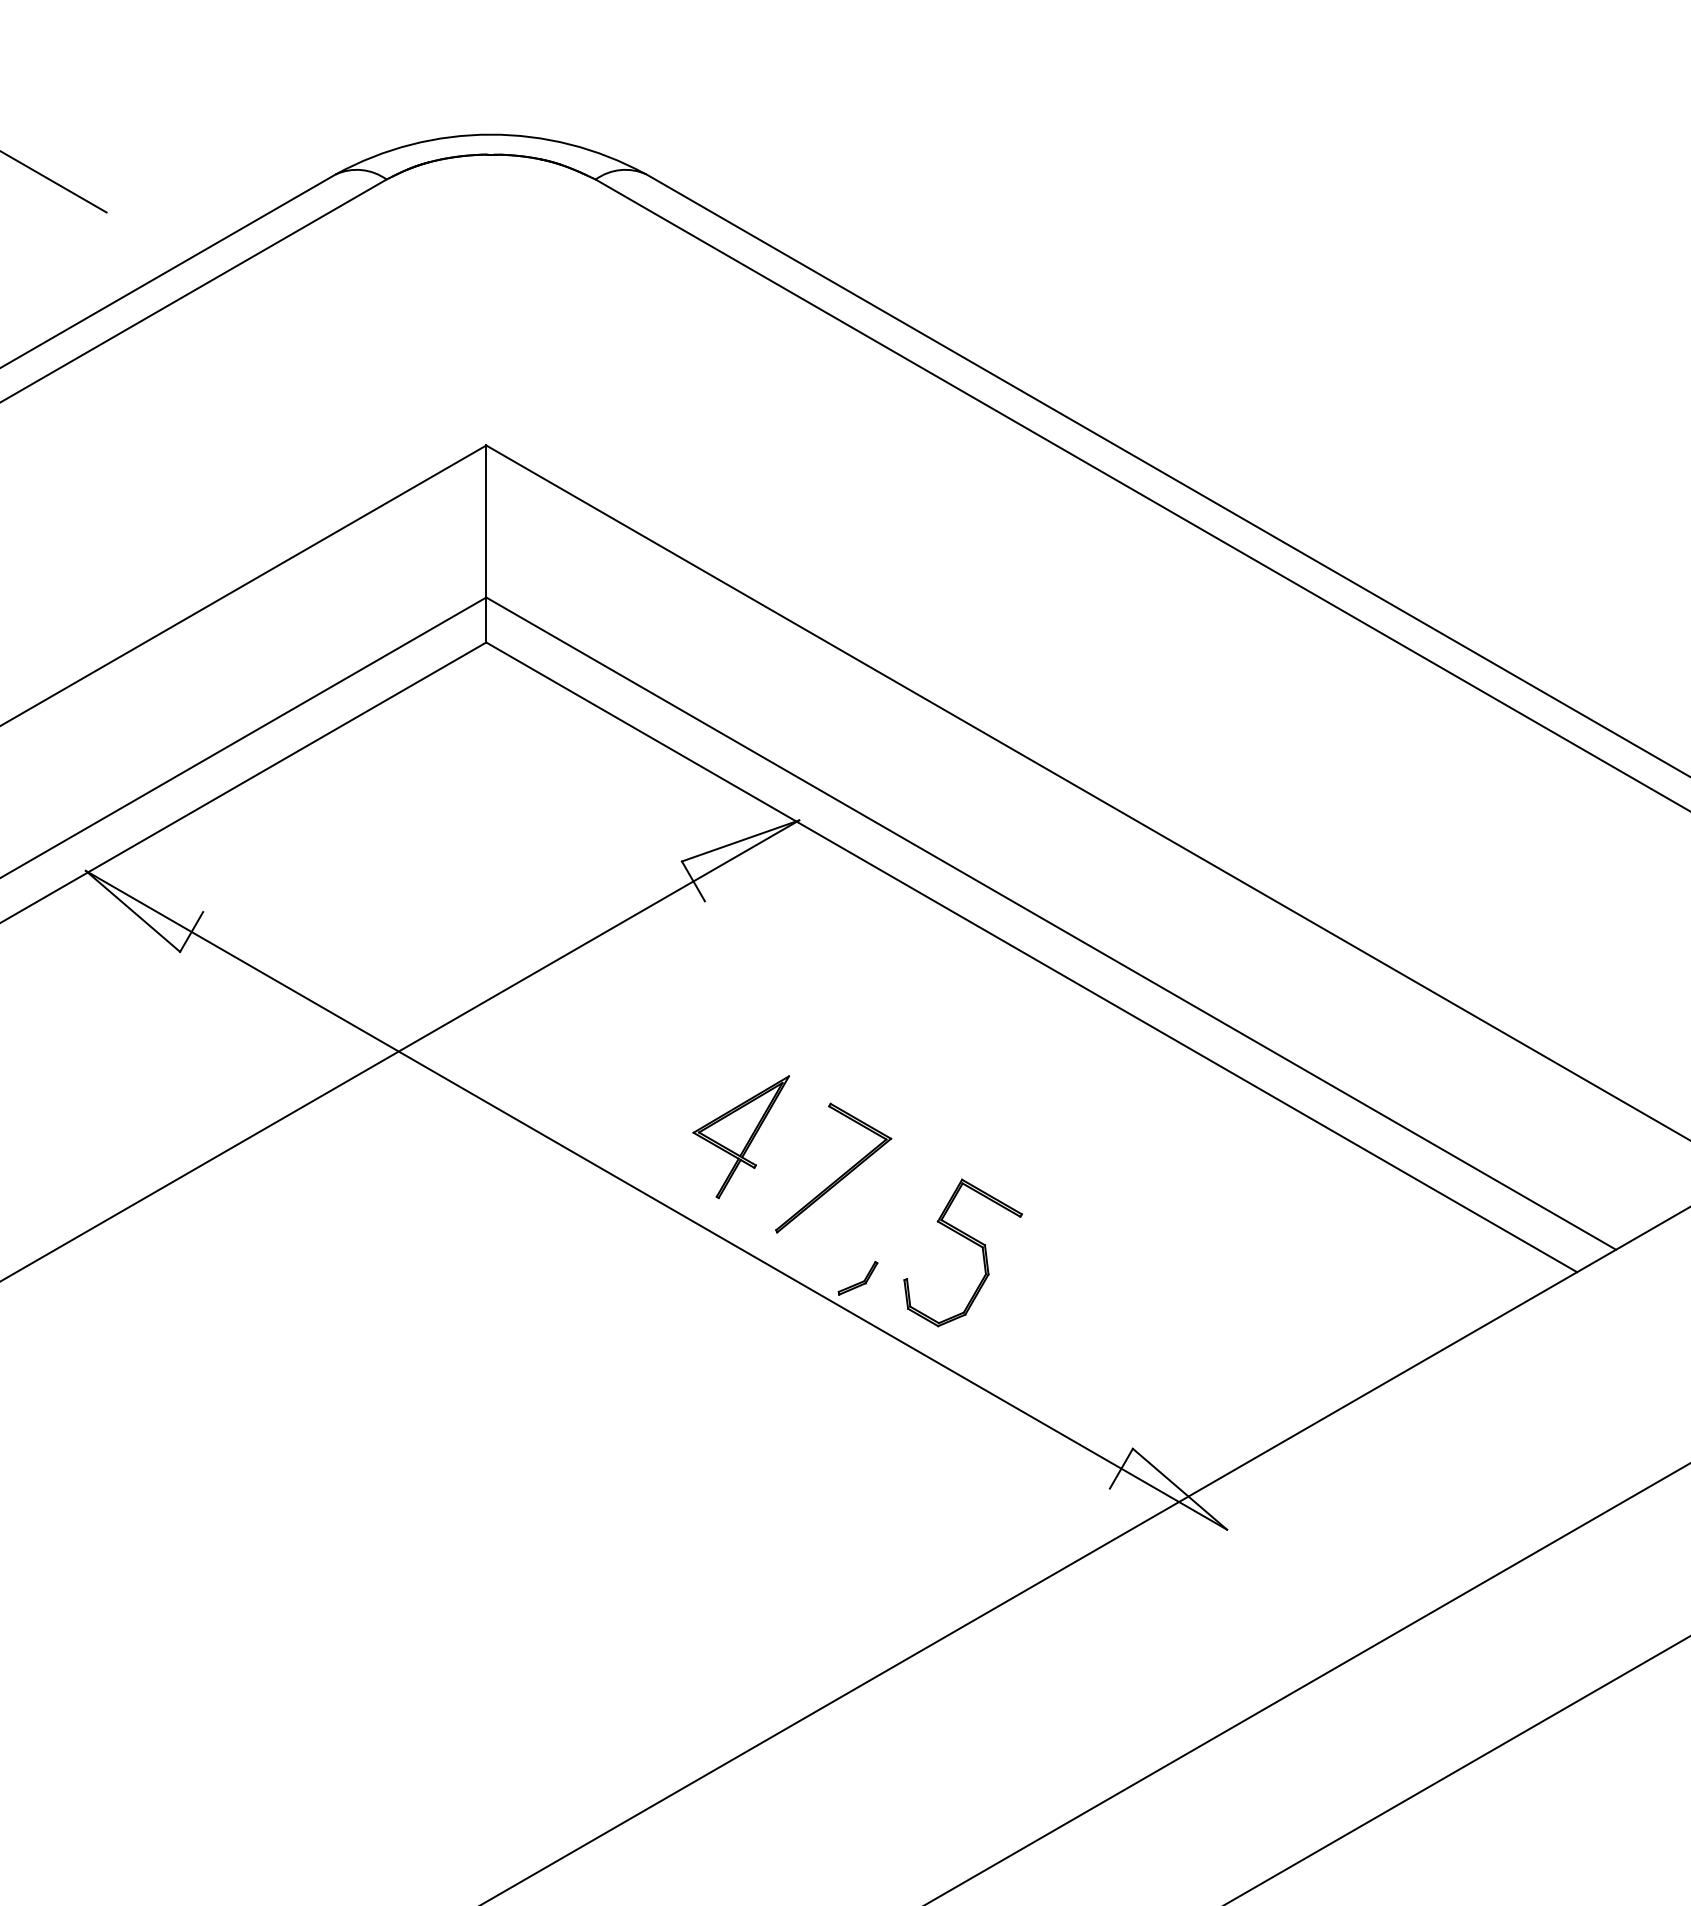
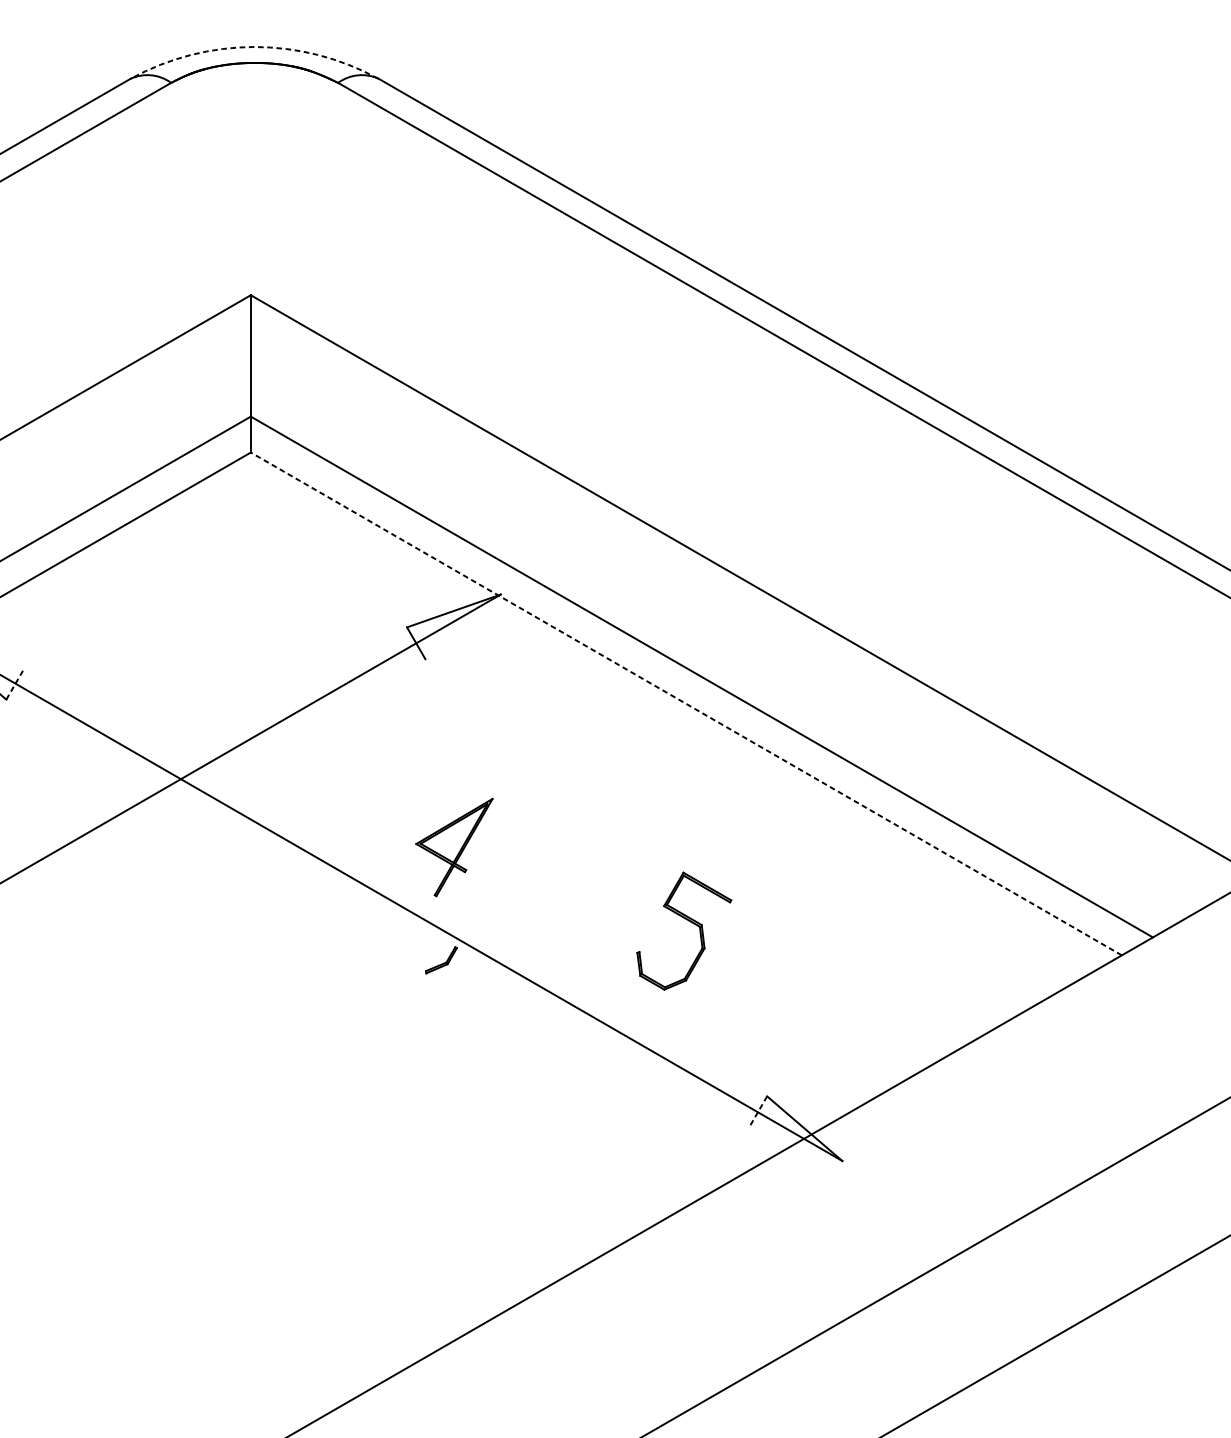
arc: (490, 134) -> (254, 46), solid -> dashed
line: (191, 931) -> (15, 683), solid -> dashed
line: (1031, 957) -> (686, 704), solid -> dashed
part: (839, 1176) -> (532, 878), removed
part: (968, 1240) -> (688, 921), moved
part: (857, 1278) -> (441, 960), moved
line: (1121, 1469) -> (758, 1112), solid -> dashed

